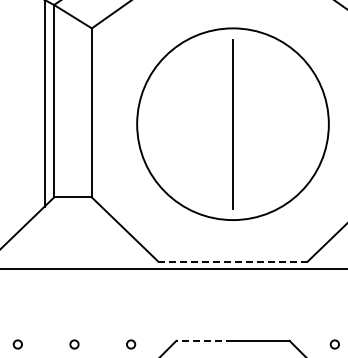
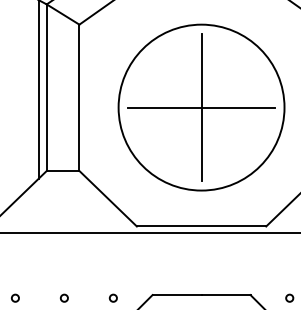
line: (232, 124) -> (201, 107), added
line: (233, 261) -> (201, 226), dashed -> solid
line: (204, 340) -> (176, 294), dashed -> solid

